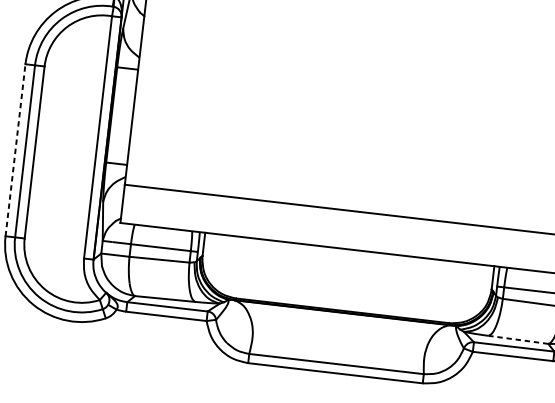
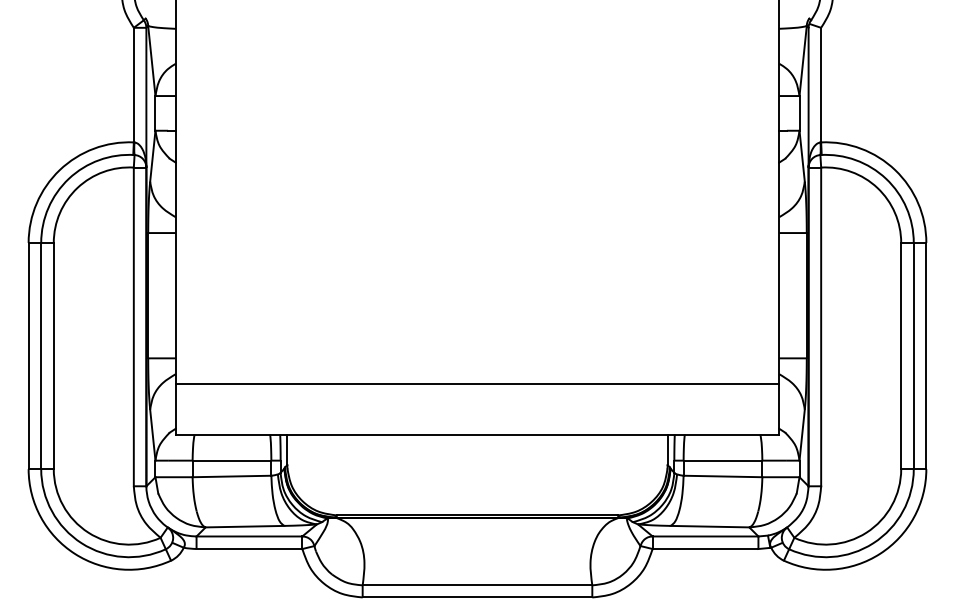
line: (15, 149) -> (28, 355), dashed -> solid
line: (518, 339) -> (709, 526), dashed -> solid

